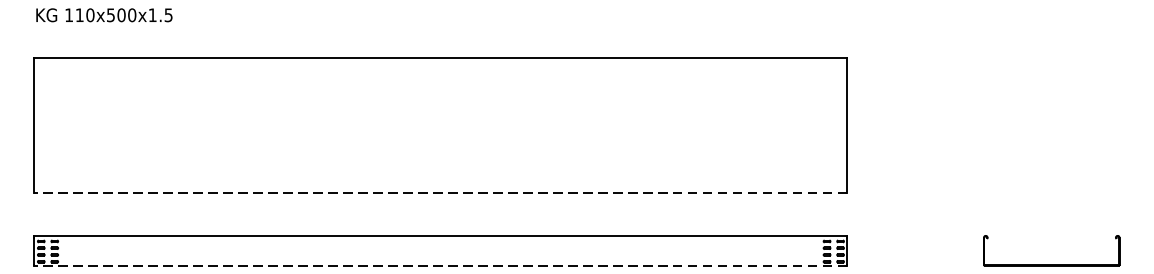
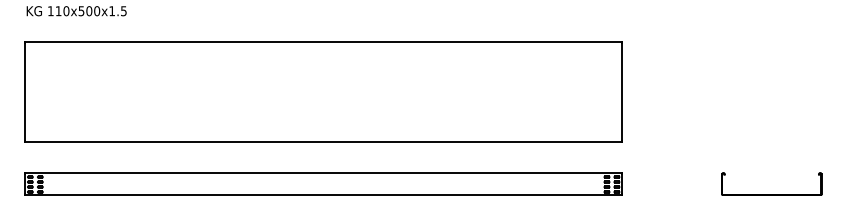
line: (440, 192) -> (323, 141), dashed -> solid
line: (440, 265) -> (323, 194), dashed -> solid

